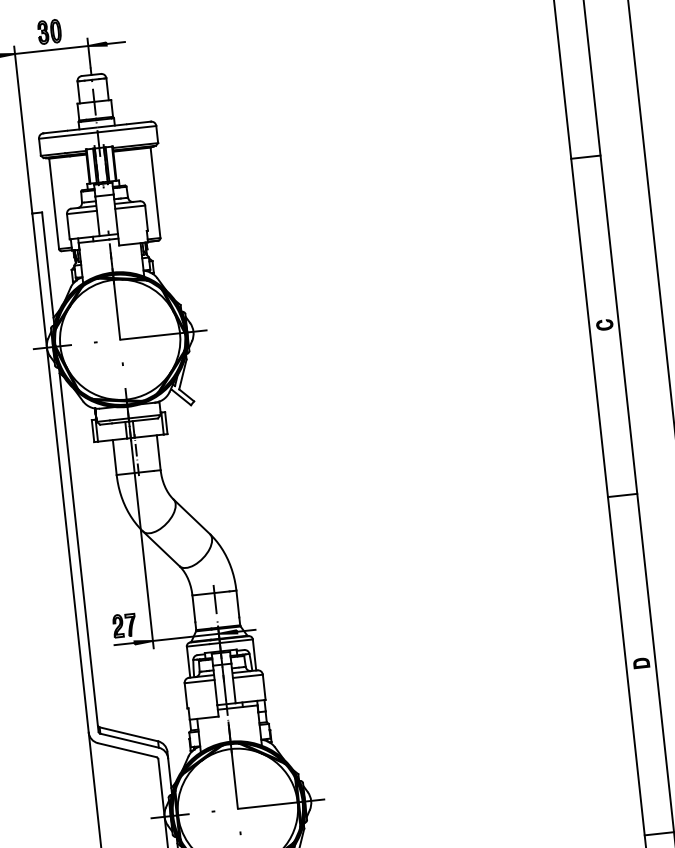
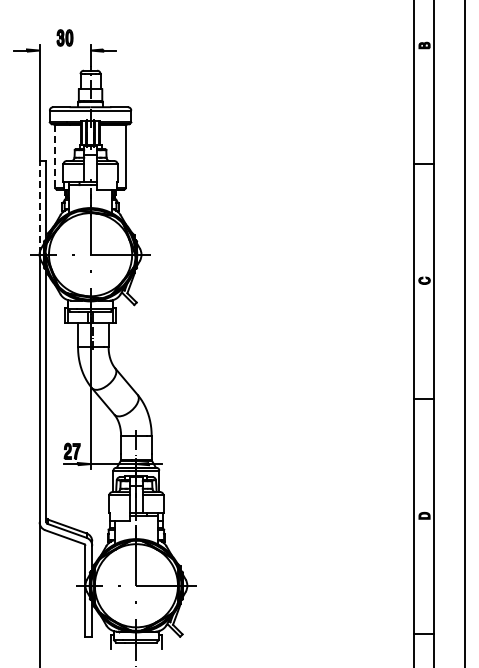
line: (50, 49) -> (64, 50), removed
line: (54, 203) -> (55, 156), solid -> dashed
line: (39, 279) -> (39, 207), solid -> dashed

